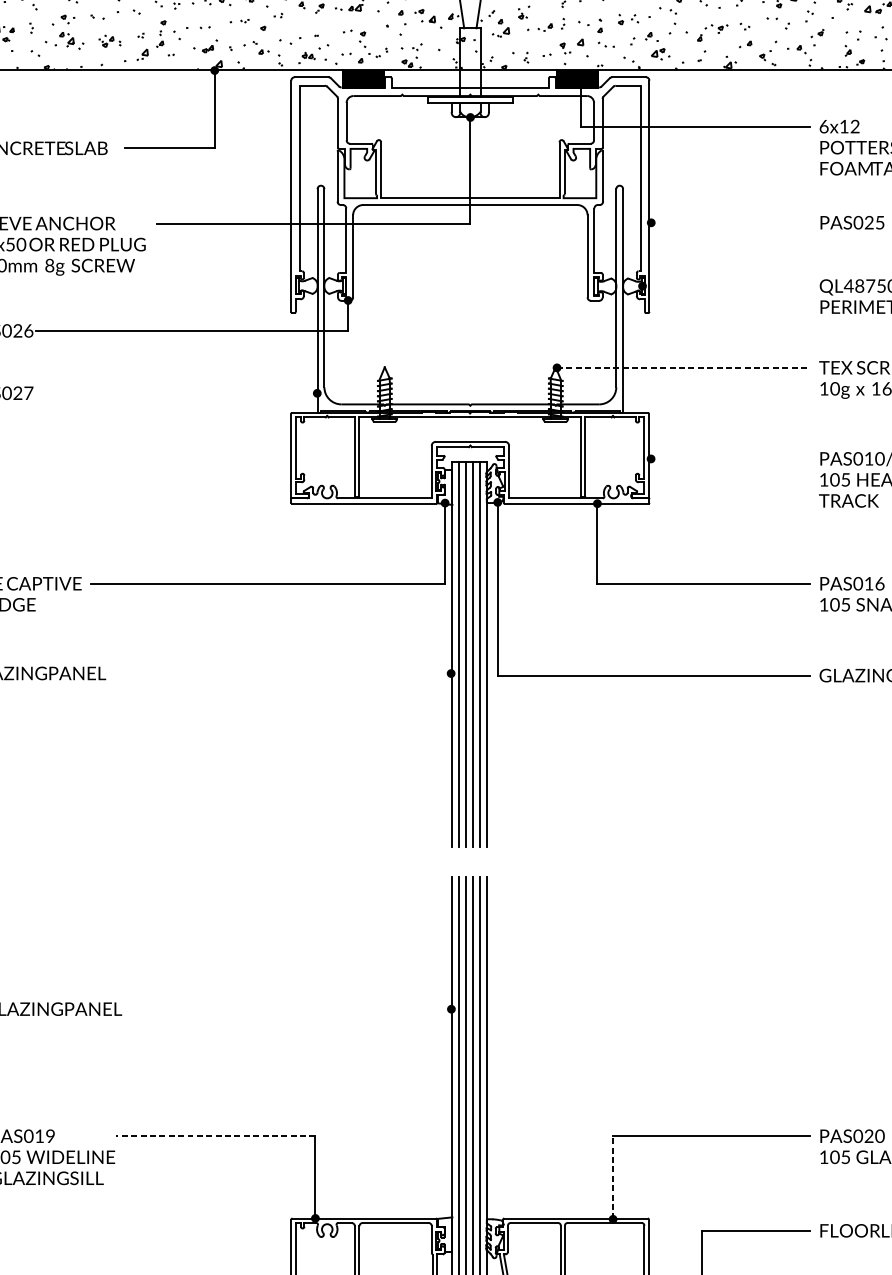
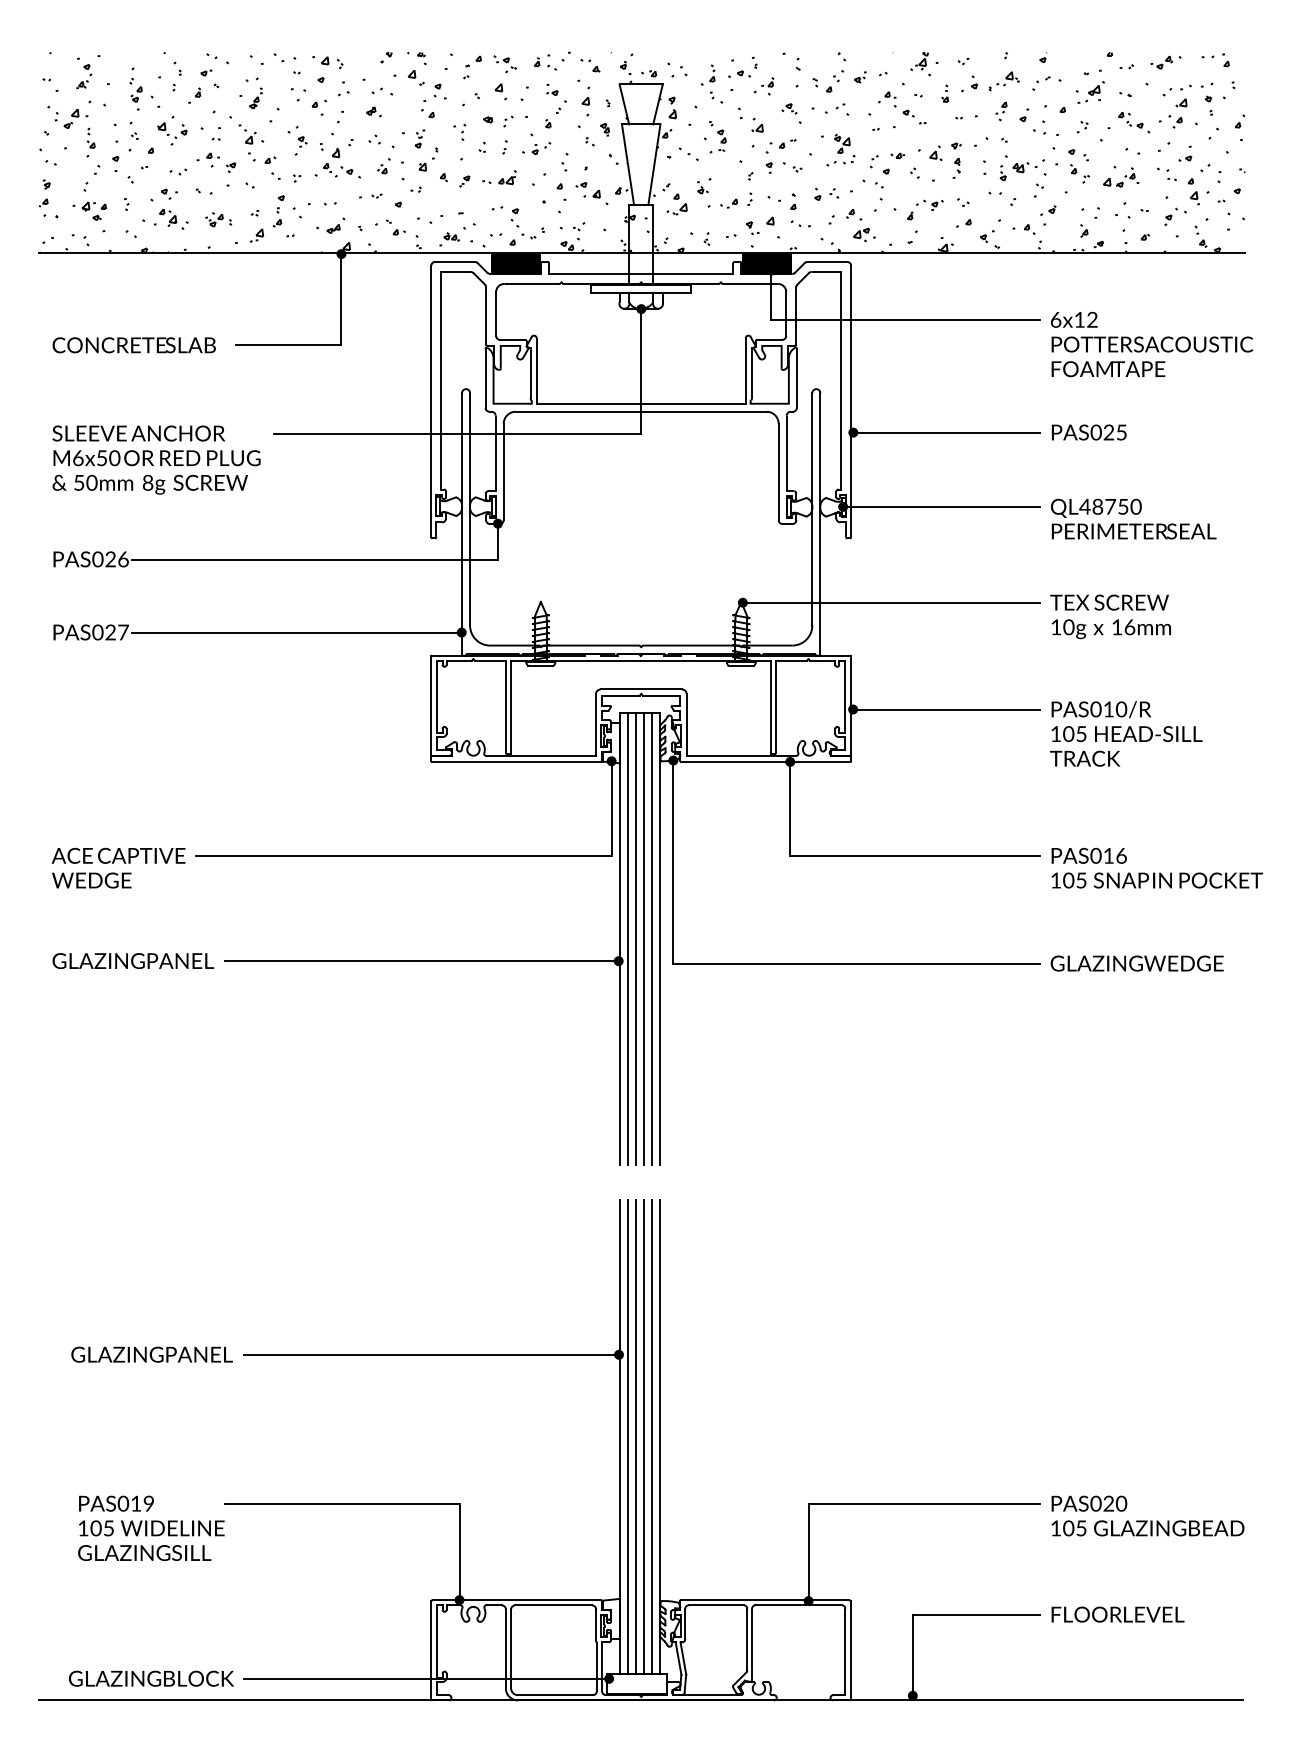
line: (730, 222) -> (946, 432), added
line: (726, 285) -> (941, 506), added
line: (683, 367) -> (891, 602), dashed -> solid
line: (176, 393) -> (296, 632), added
line: (730, 458) -> (946, 709), added
line: (282, 673) -> (421, 961), added
line: (291, 1008) -> (431, 1354), added
line: (214, 1136) -> (341, 1503), dashed -> solid
line: (613, 1177) -> (808, 1552), dashed -> solid

